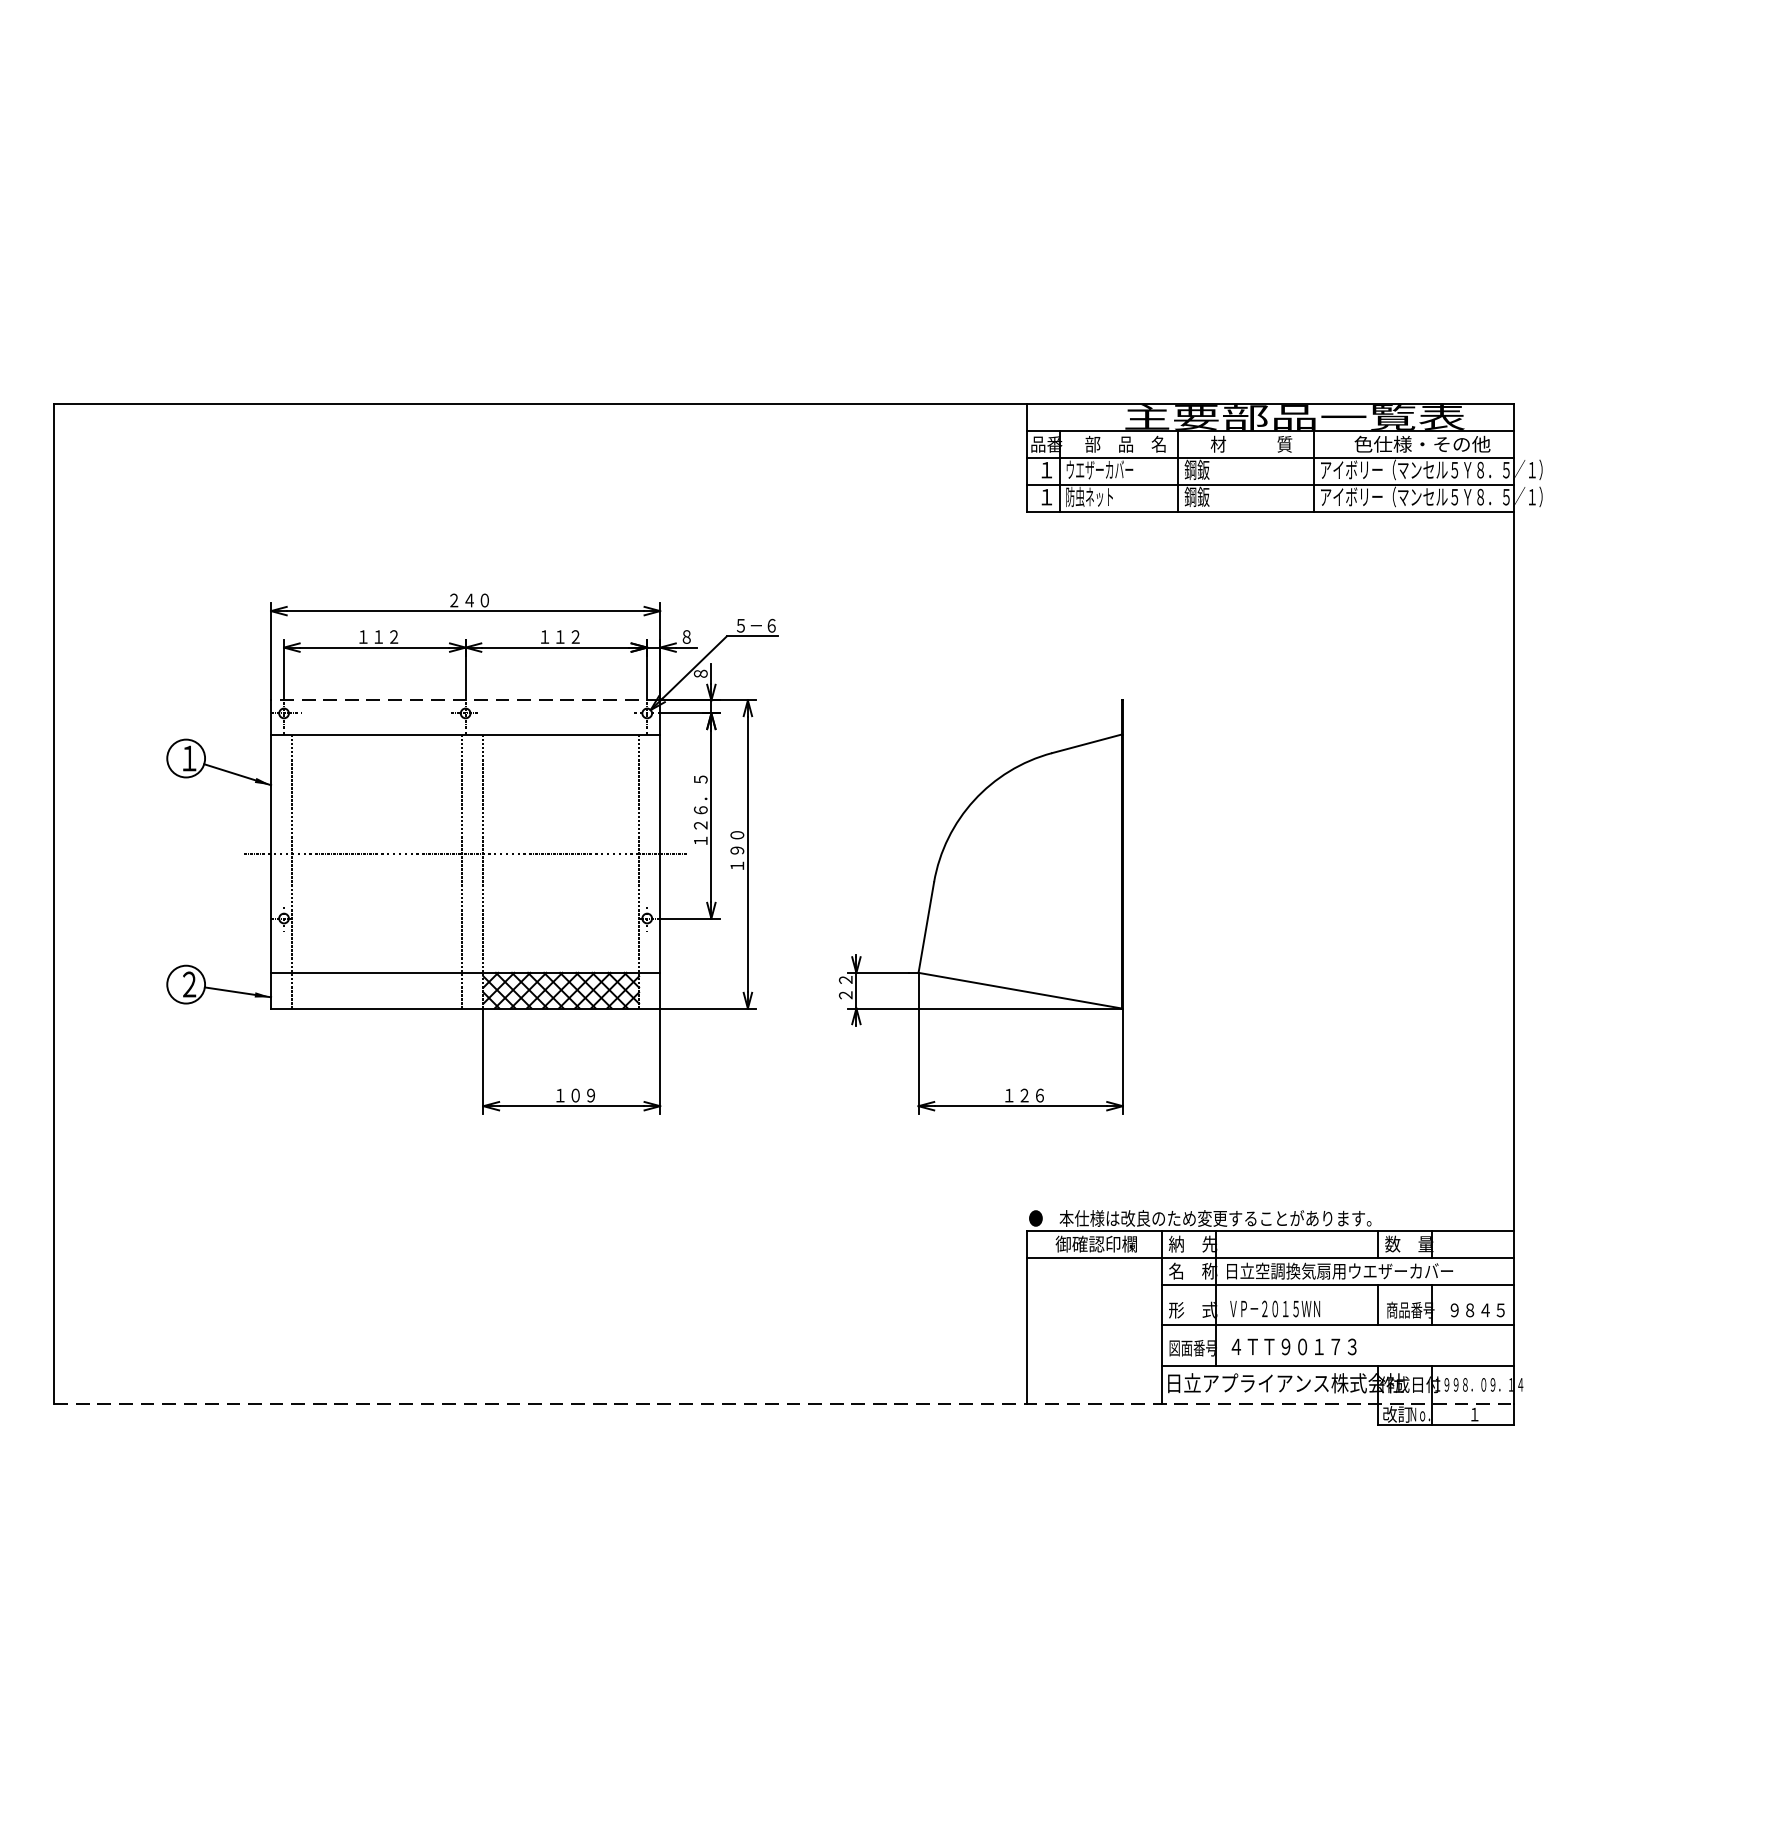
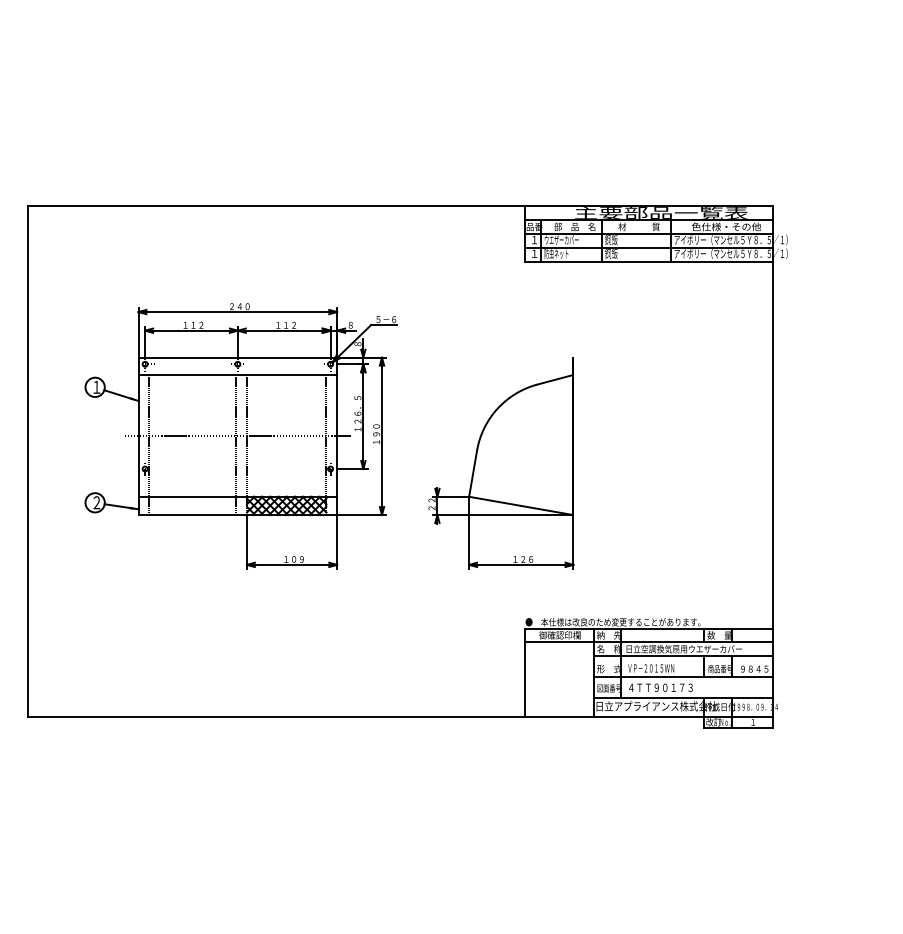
line: (464, 700) -> (237, 357), dashed -> solid
line: (784, 1403) -> (400, 716), dashed -> solid

